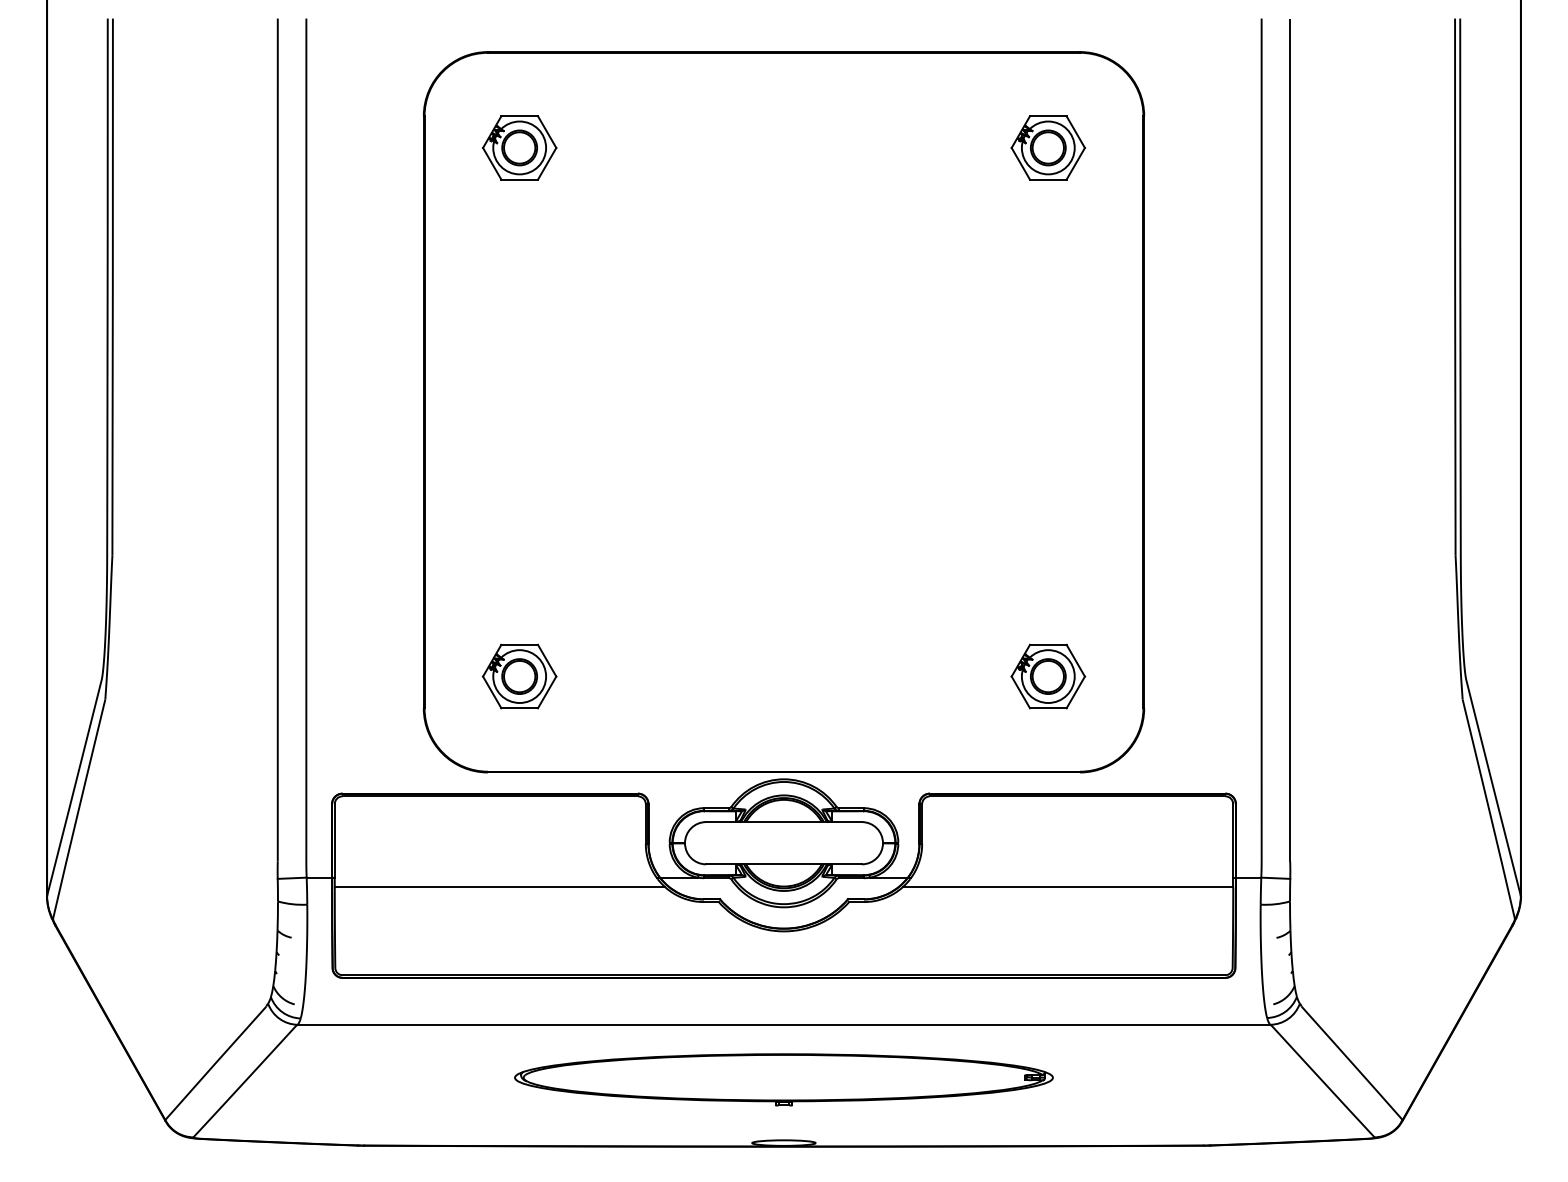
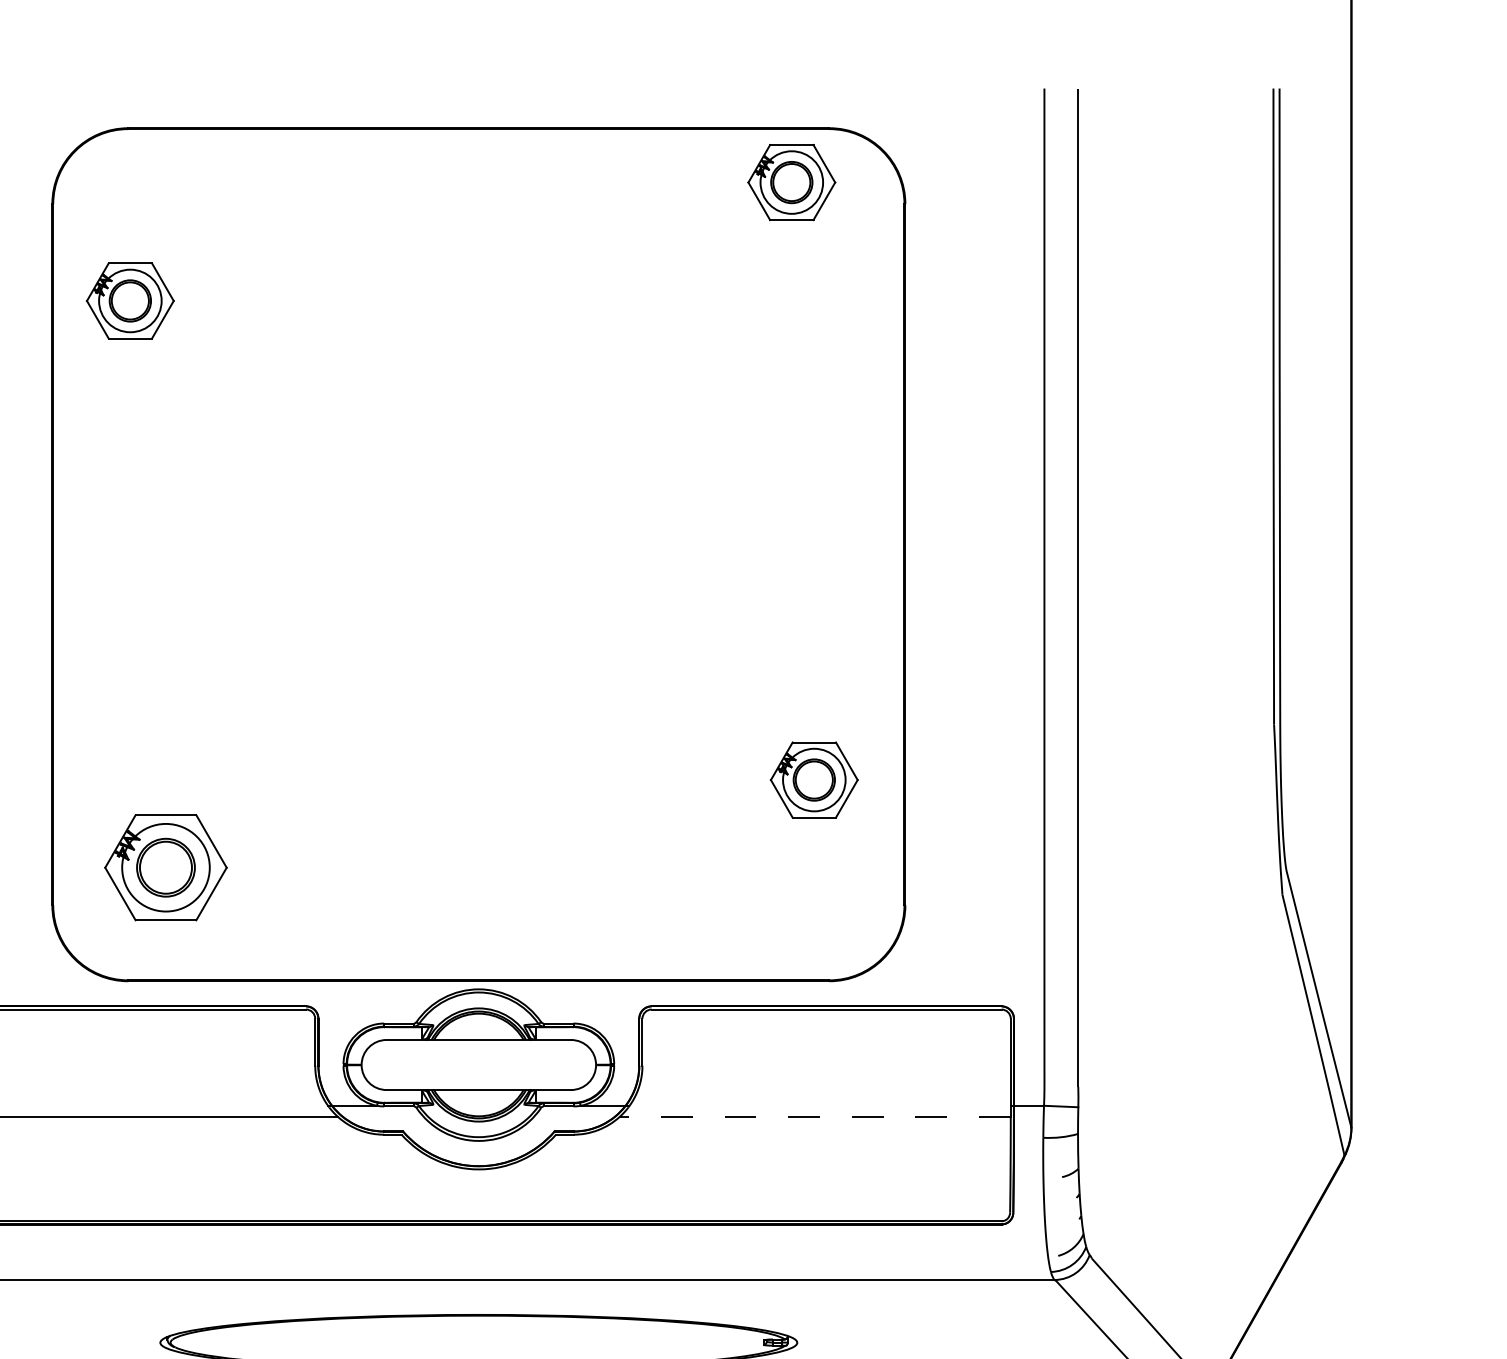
part: (519, 147) -> (130, 300), moved
part: (1047, 147) -> (790, 182), moved
part: (519, 676) -> (165, 867), size x1.4
part: (1048, 676) -> (814, 779), moved
line: (1067, 887) -> (814, 1117), solid -> dashed

